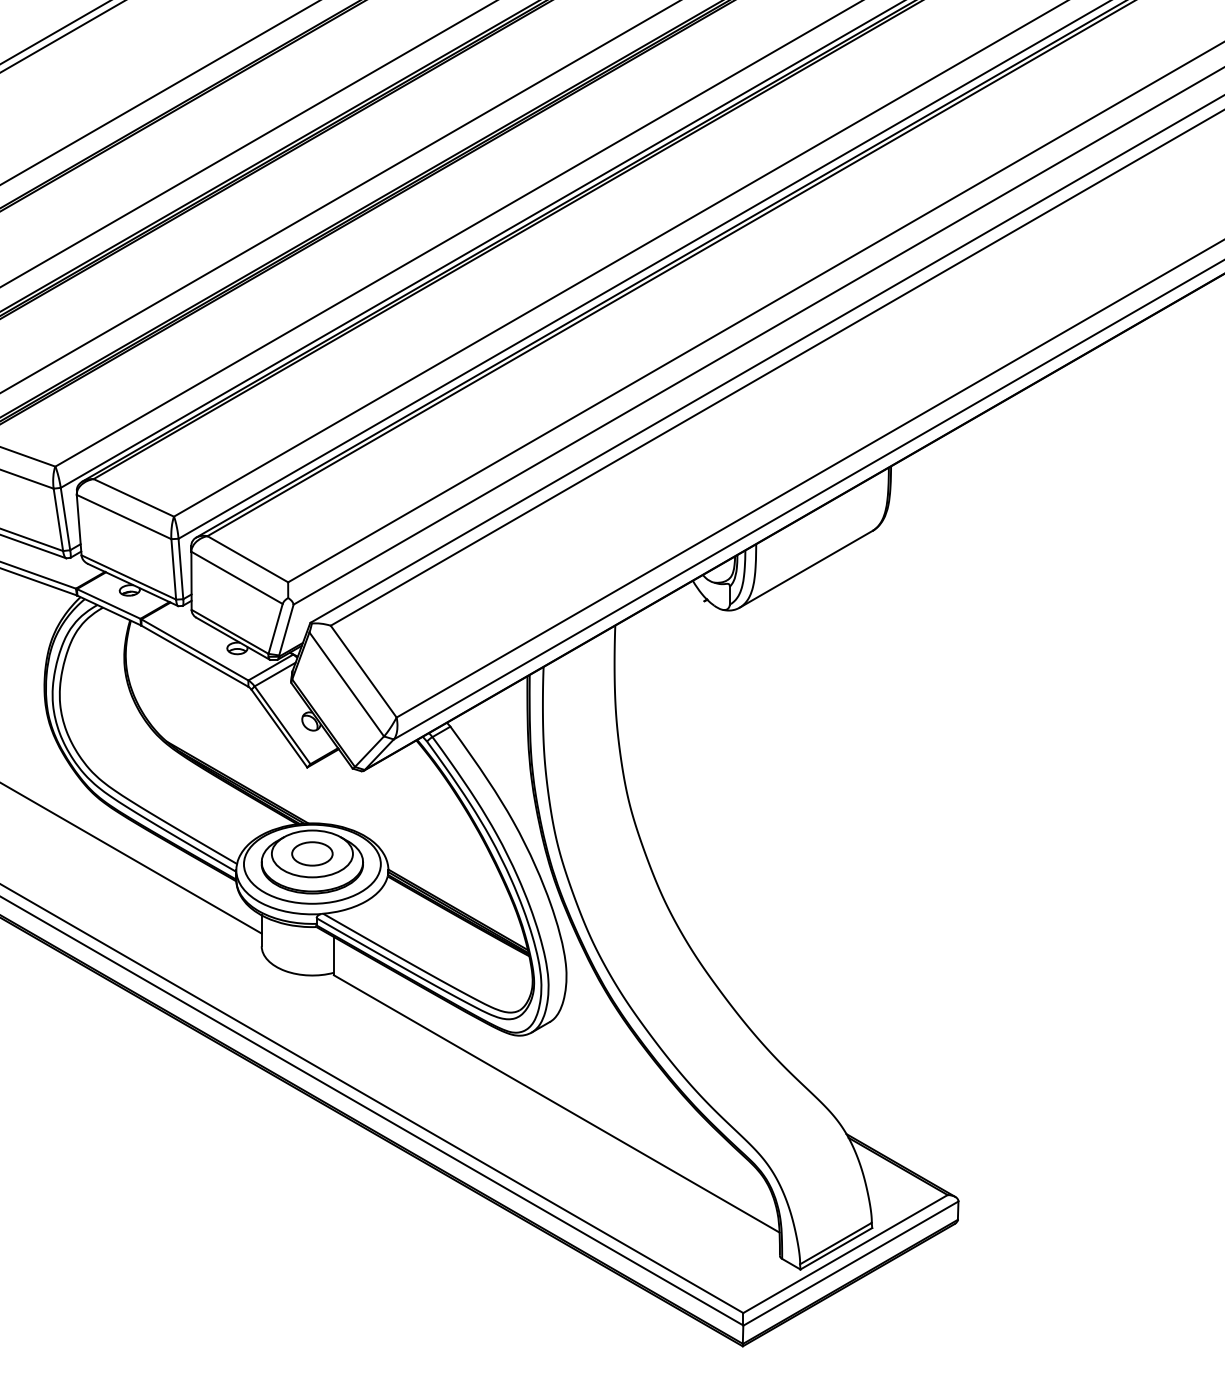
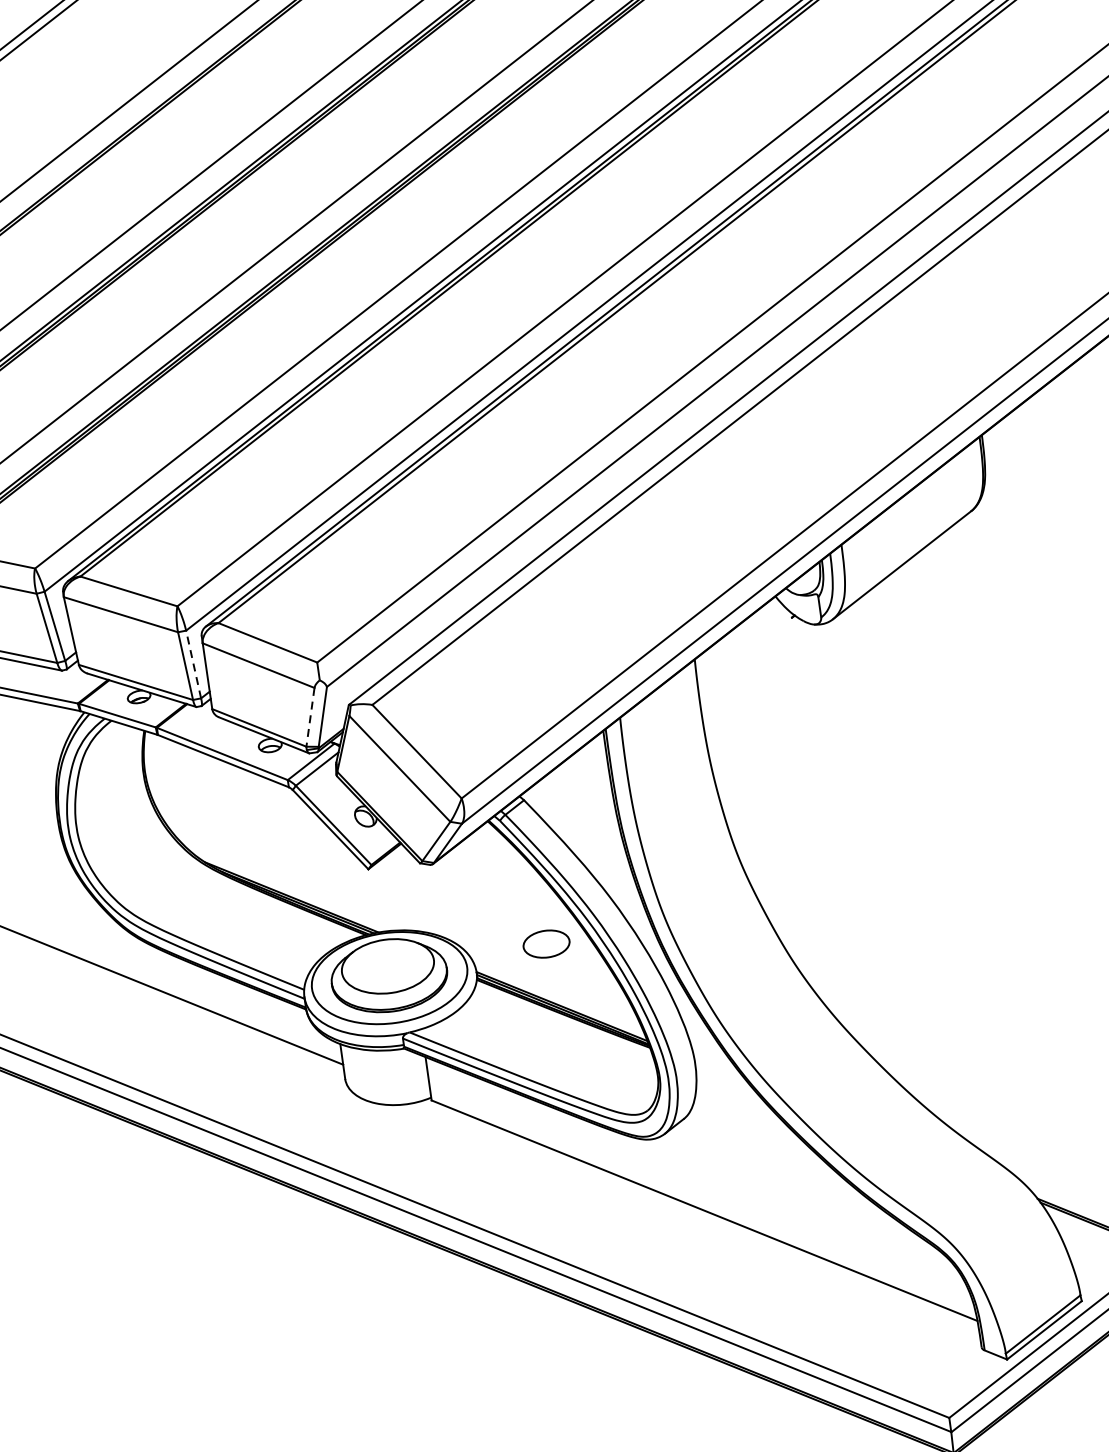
line: (180, 568) -> (193, 664), solid -> dashed
line: (275, 628) -> (310, 716), solid -> dashed
part: (312, 853) -> (546, 943), moved

